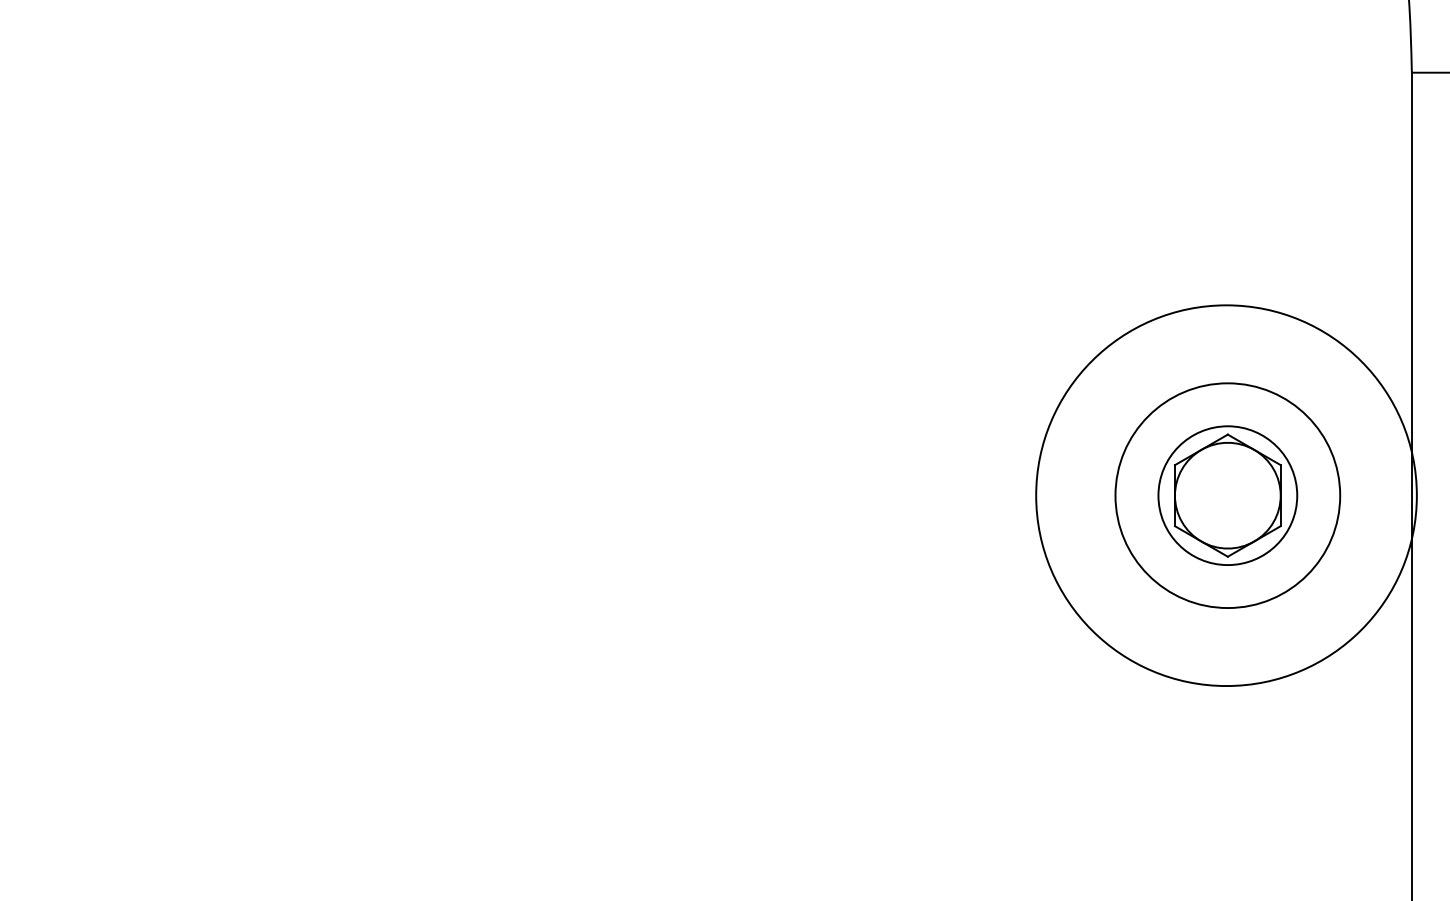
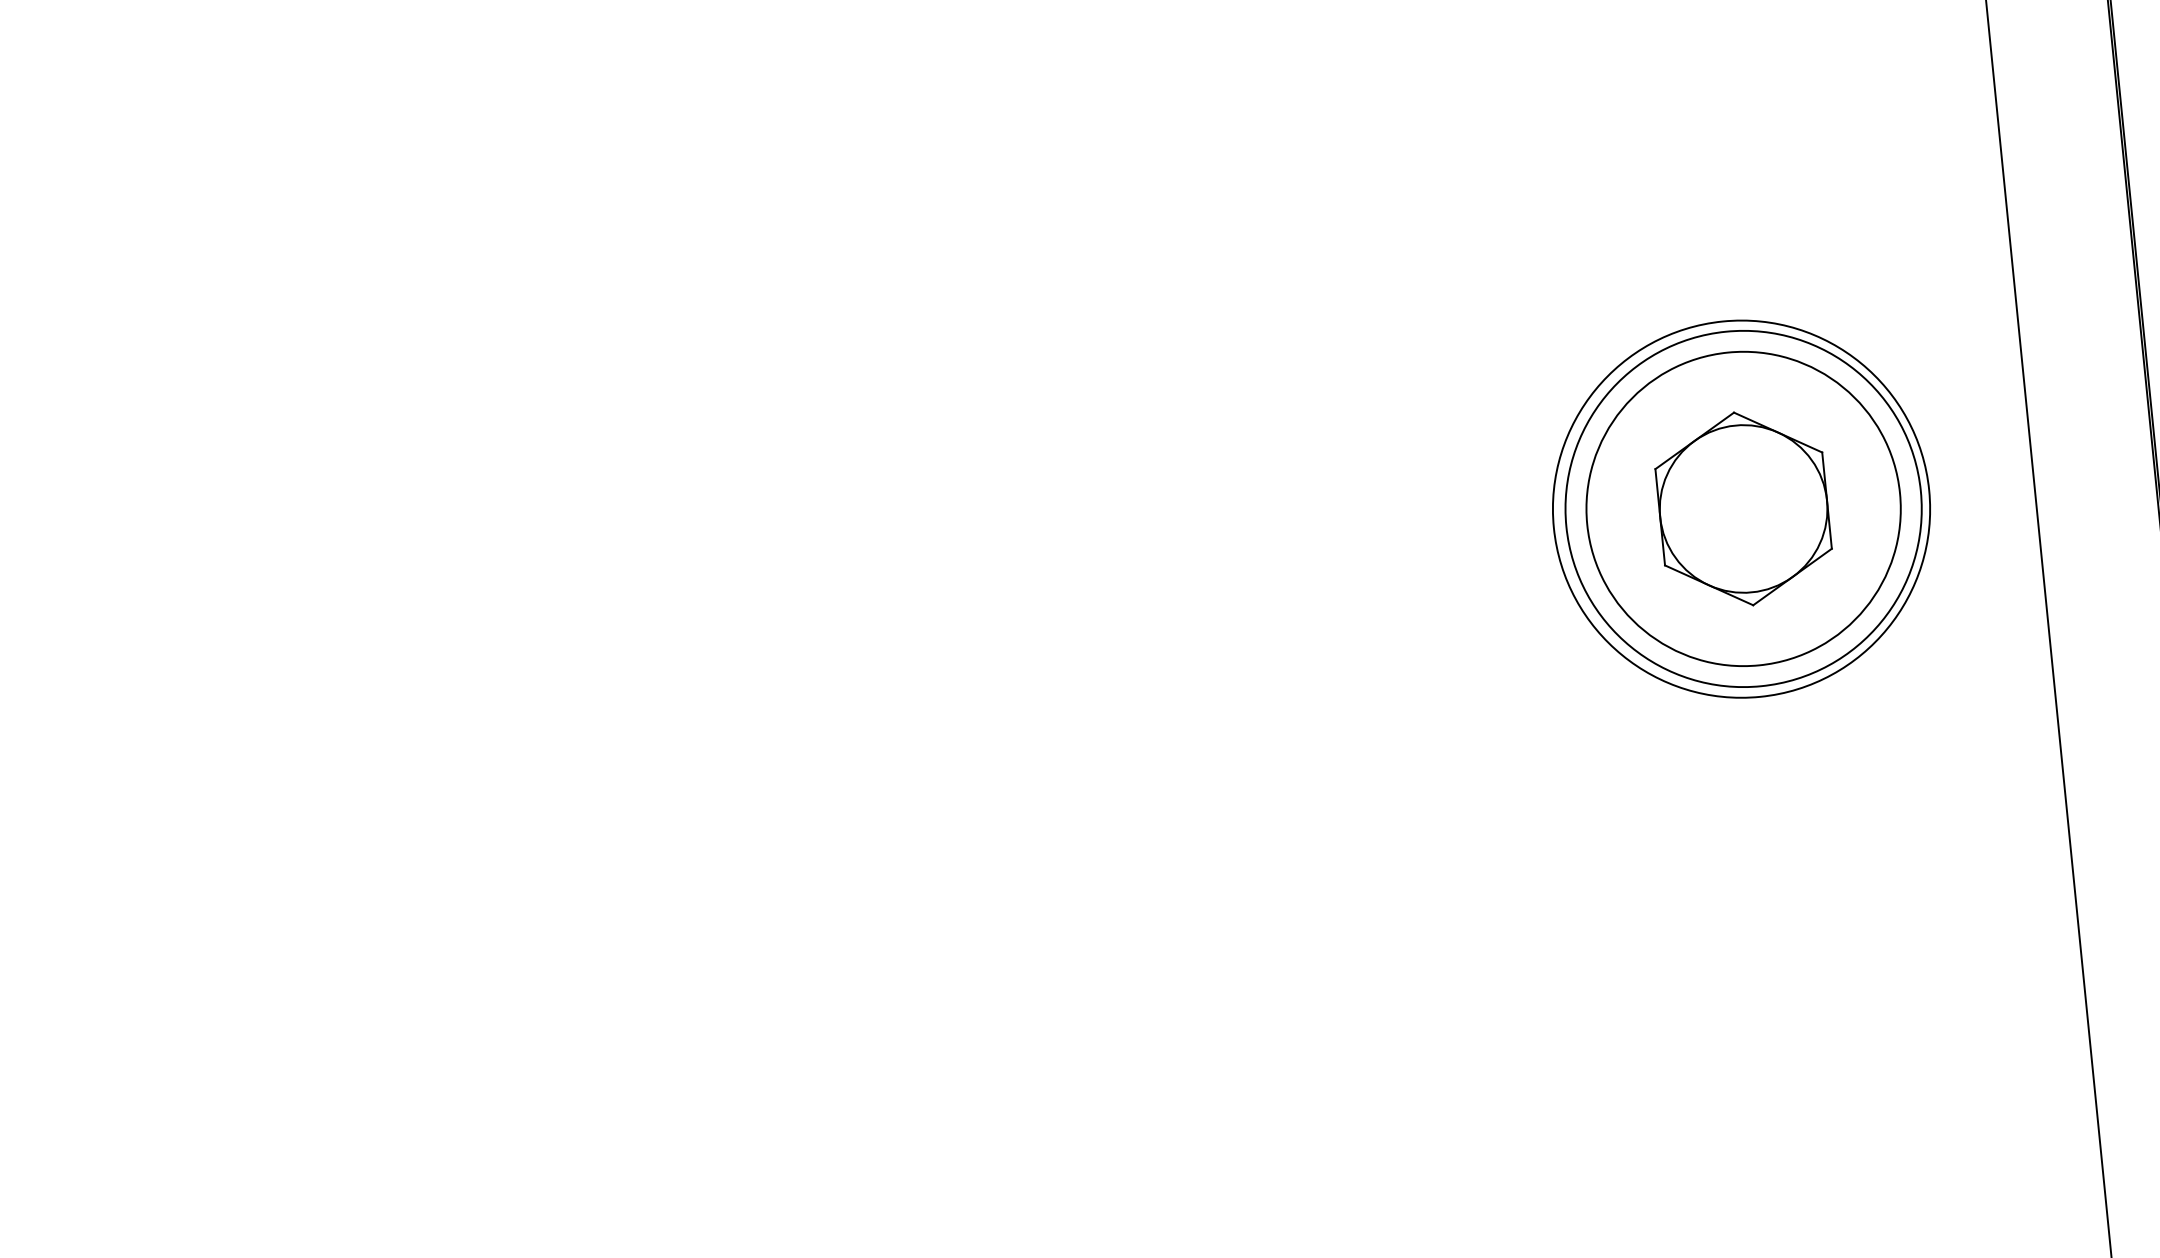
circle: (1226, 495) -> (1741, 508), size x0.62
circle: (1227, 495) -> (1743, 508), size x1.43

